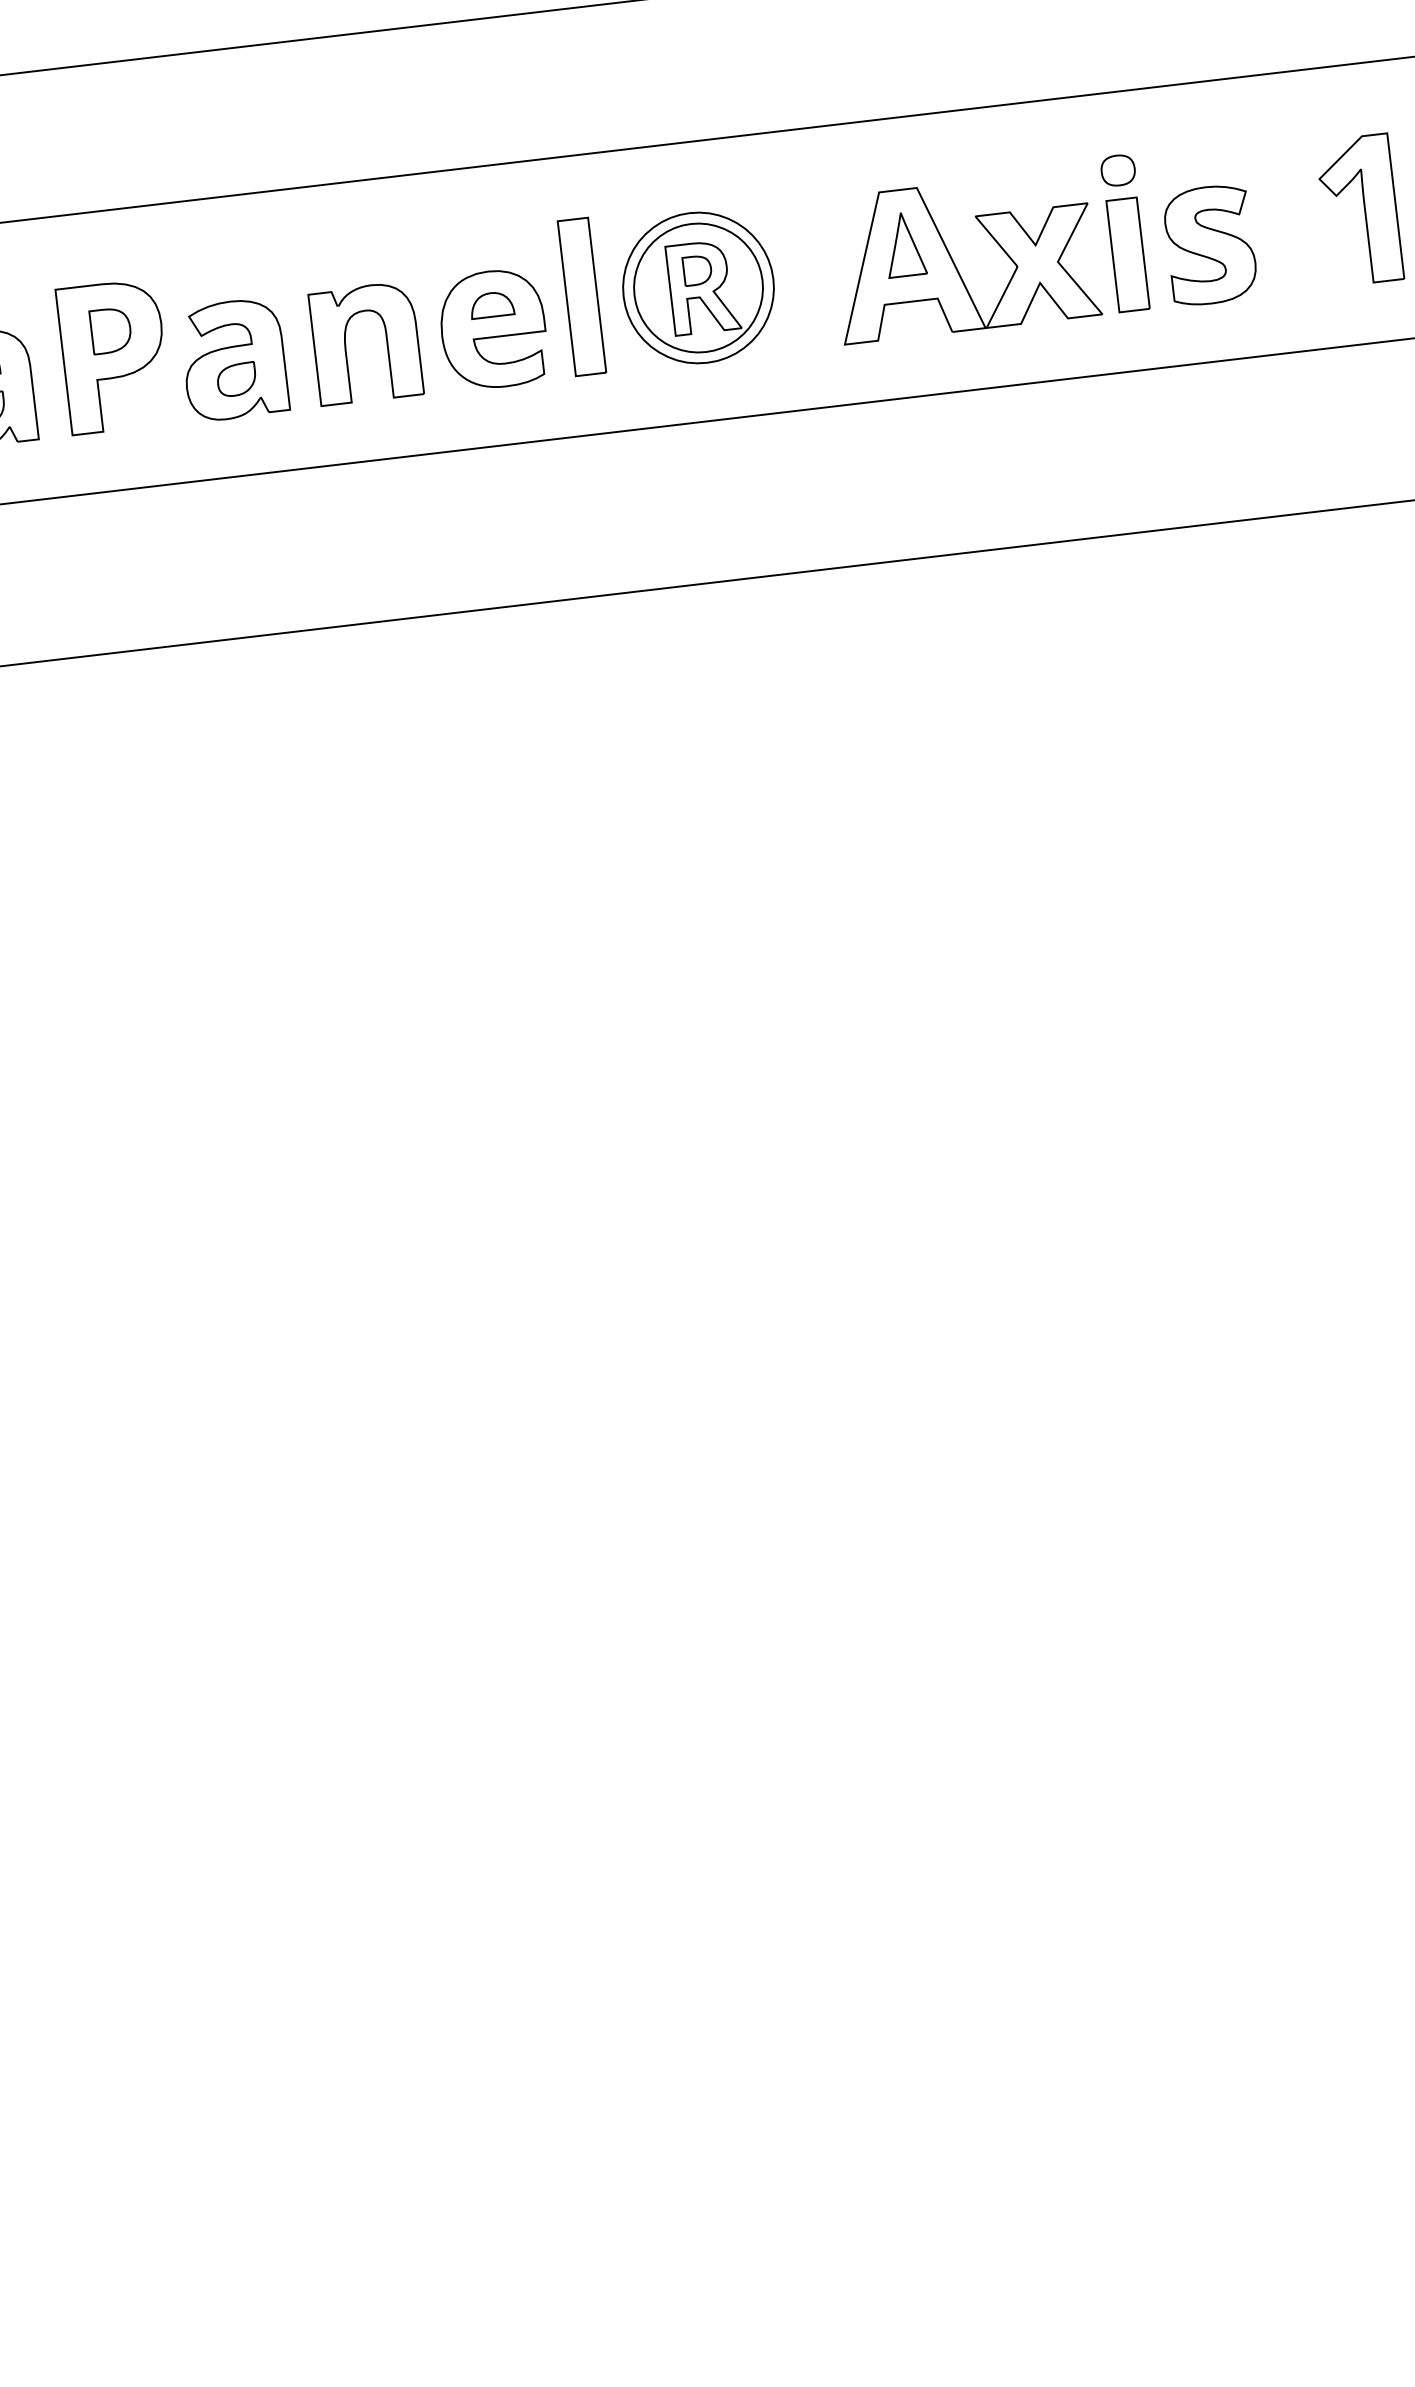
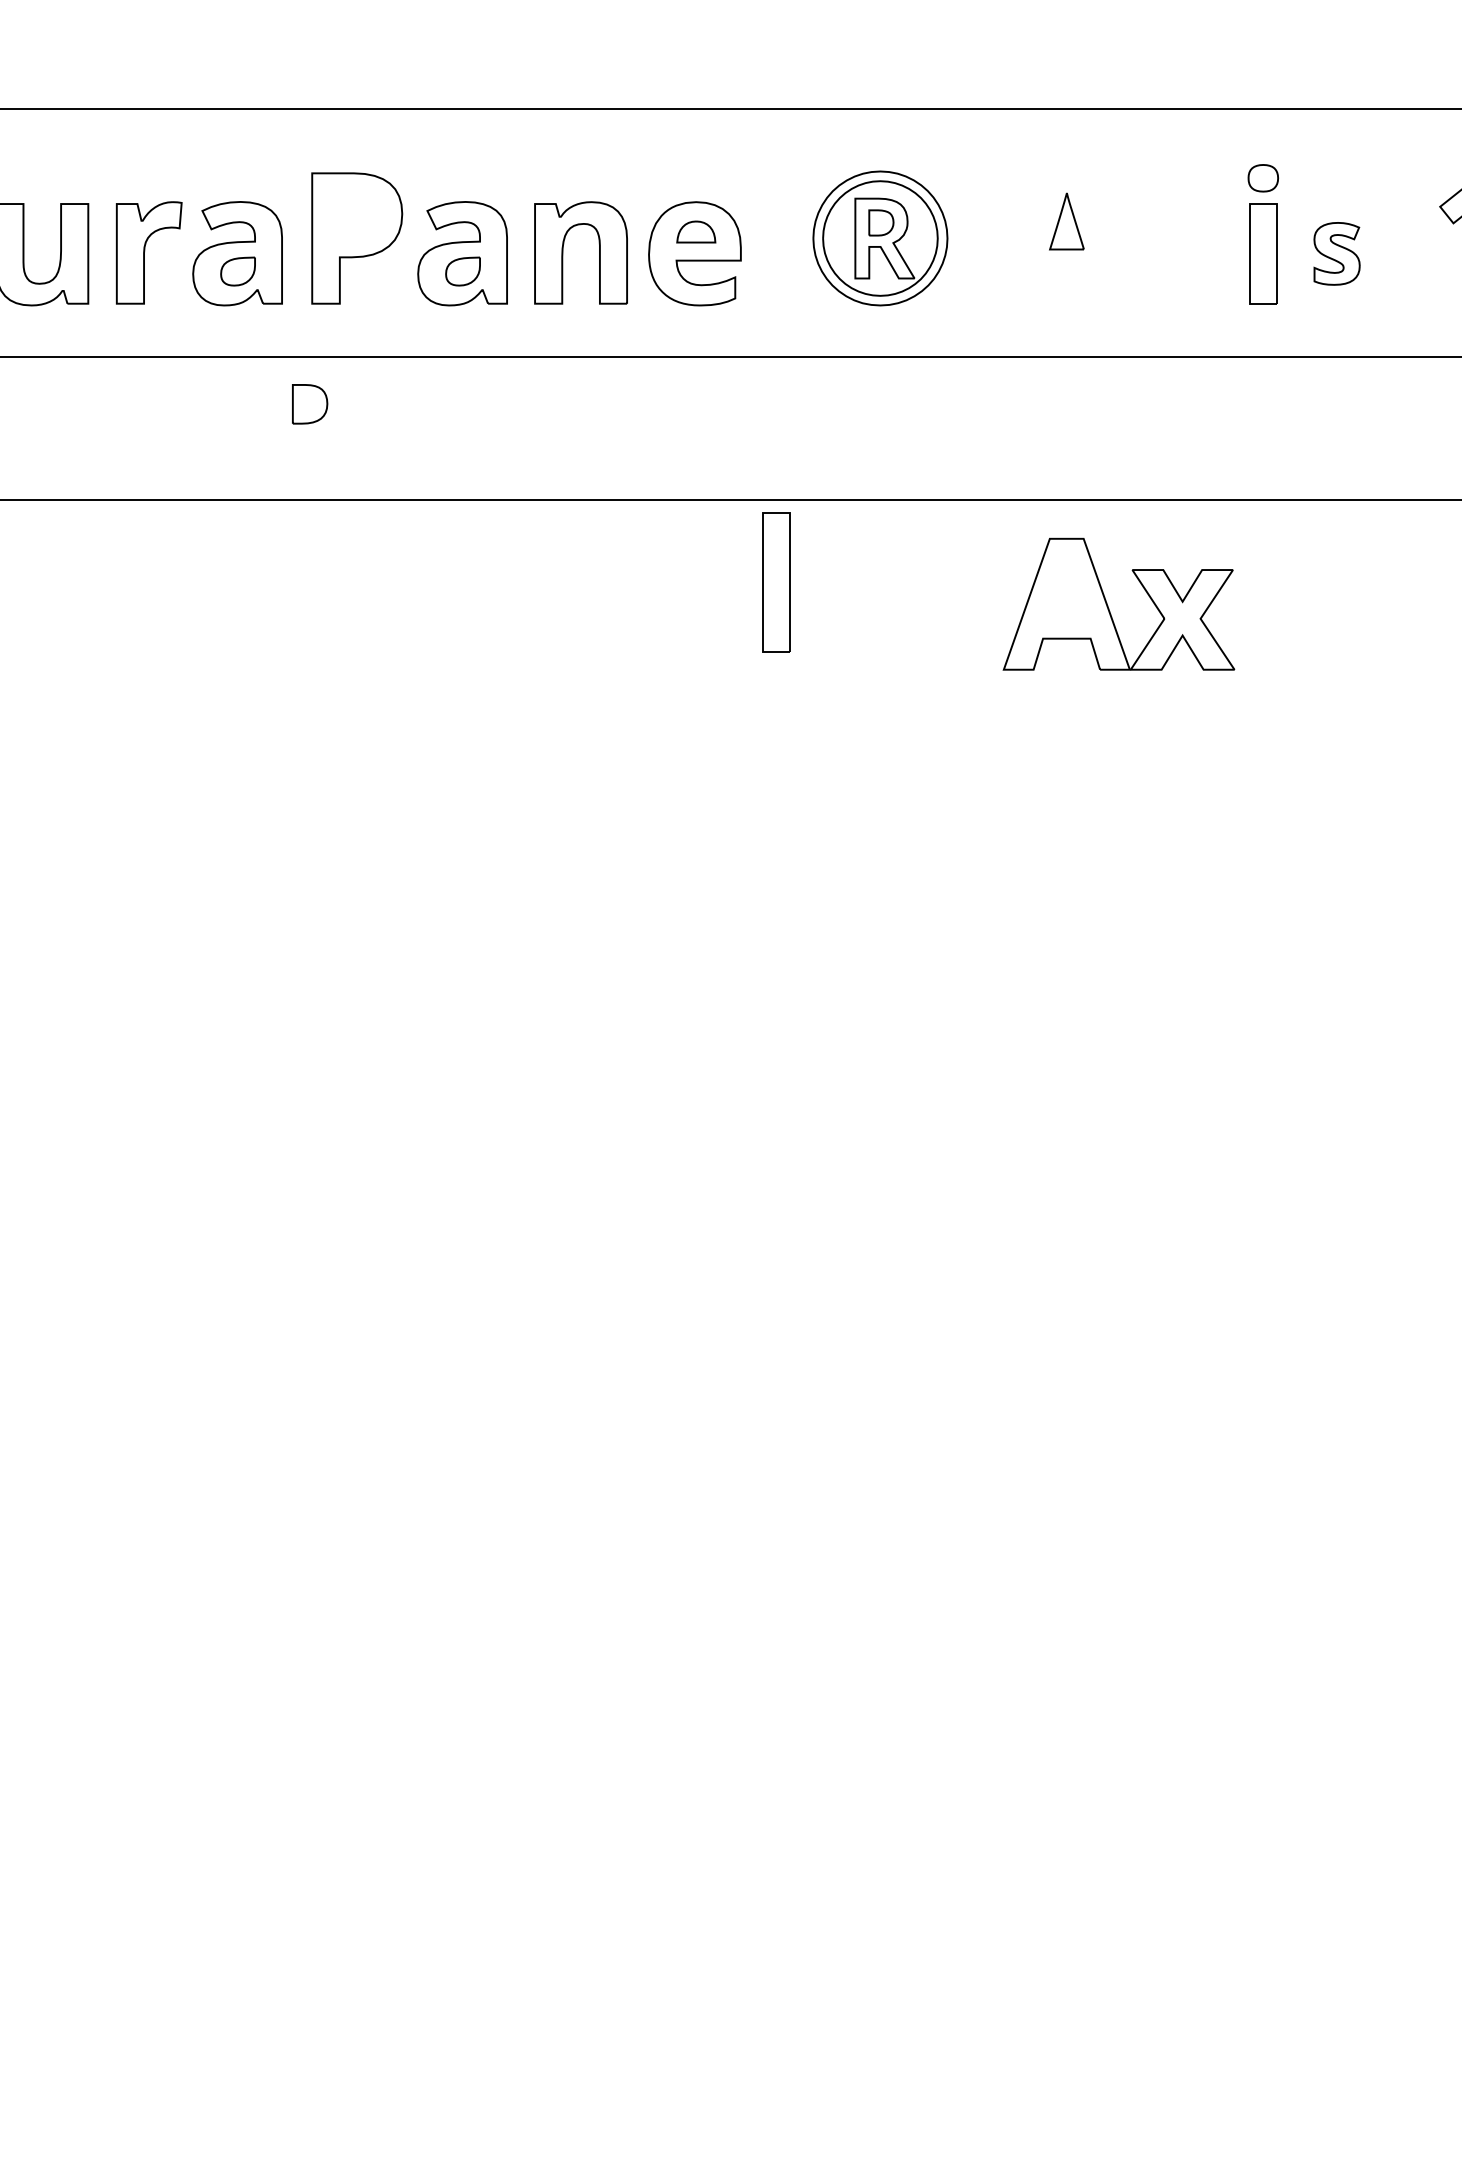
part: (1209, 244) -> (1336, 253), size x0.6
part: (953, 259) -> (1108, 605), moved
part: (581, 297) -> (776, 582), moved
part: (111, 330) -> (310, 404), moved

